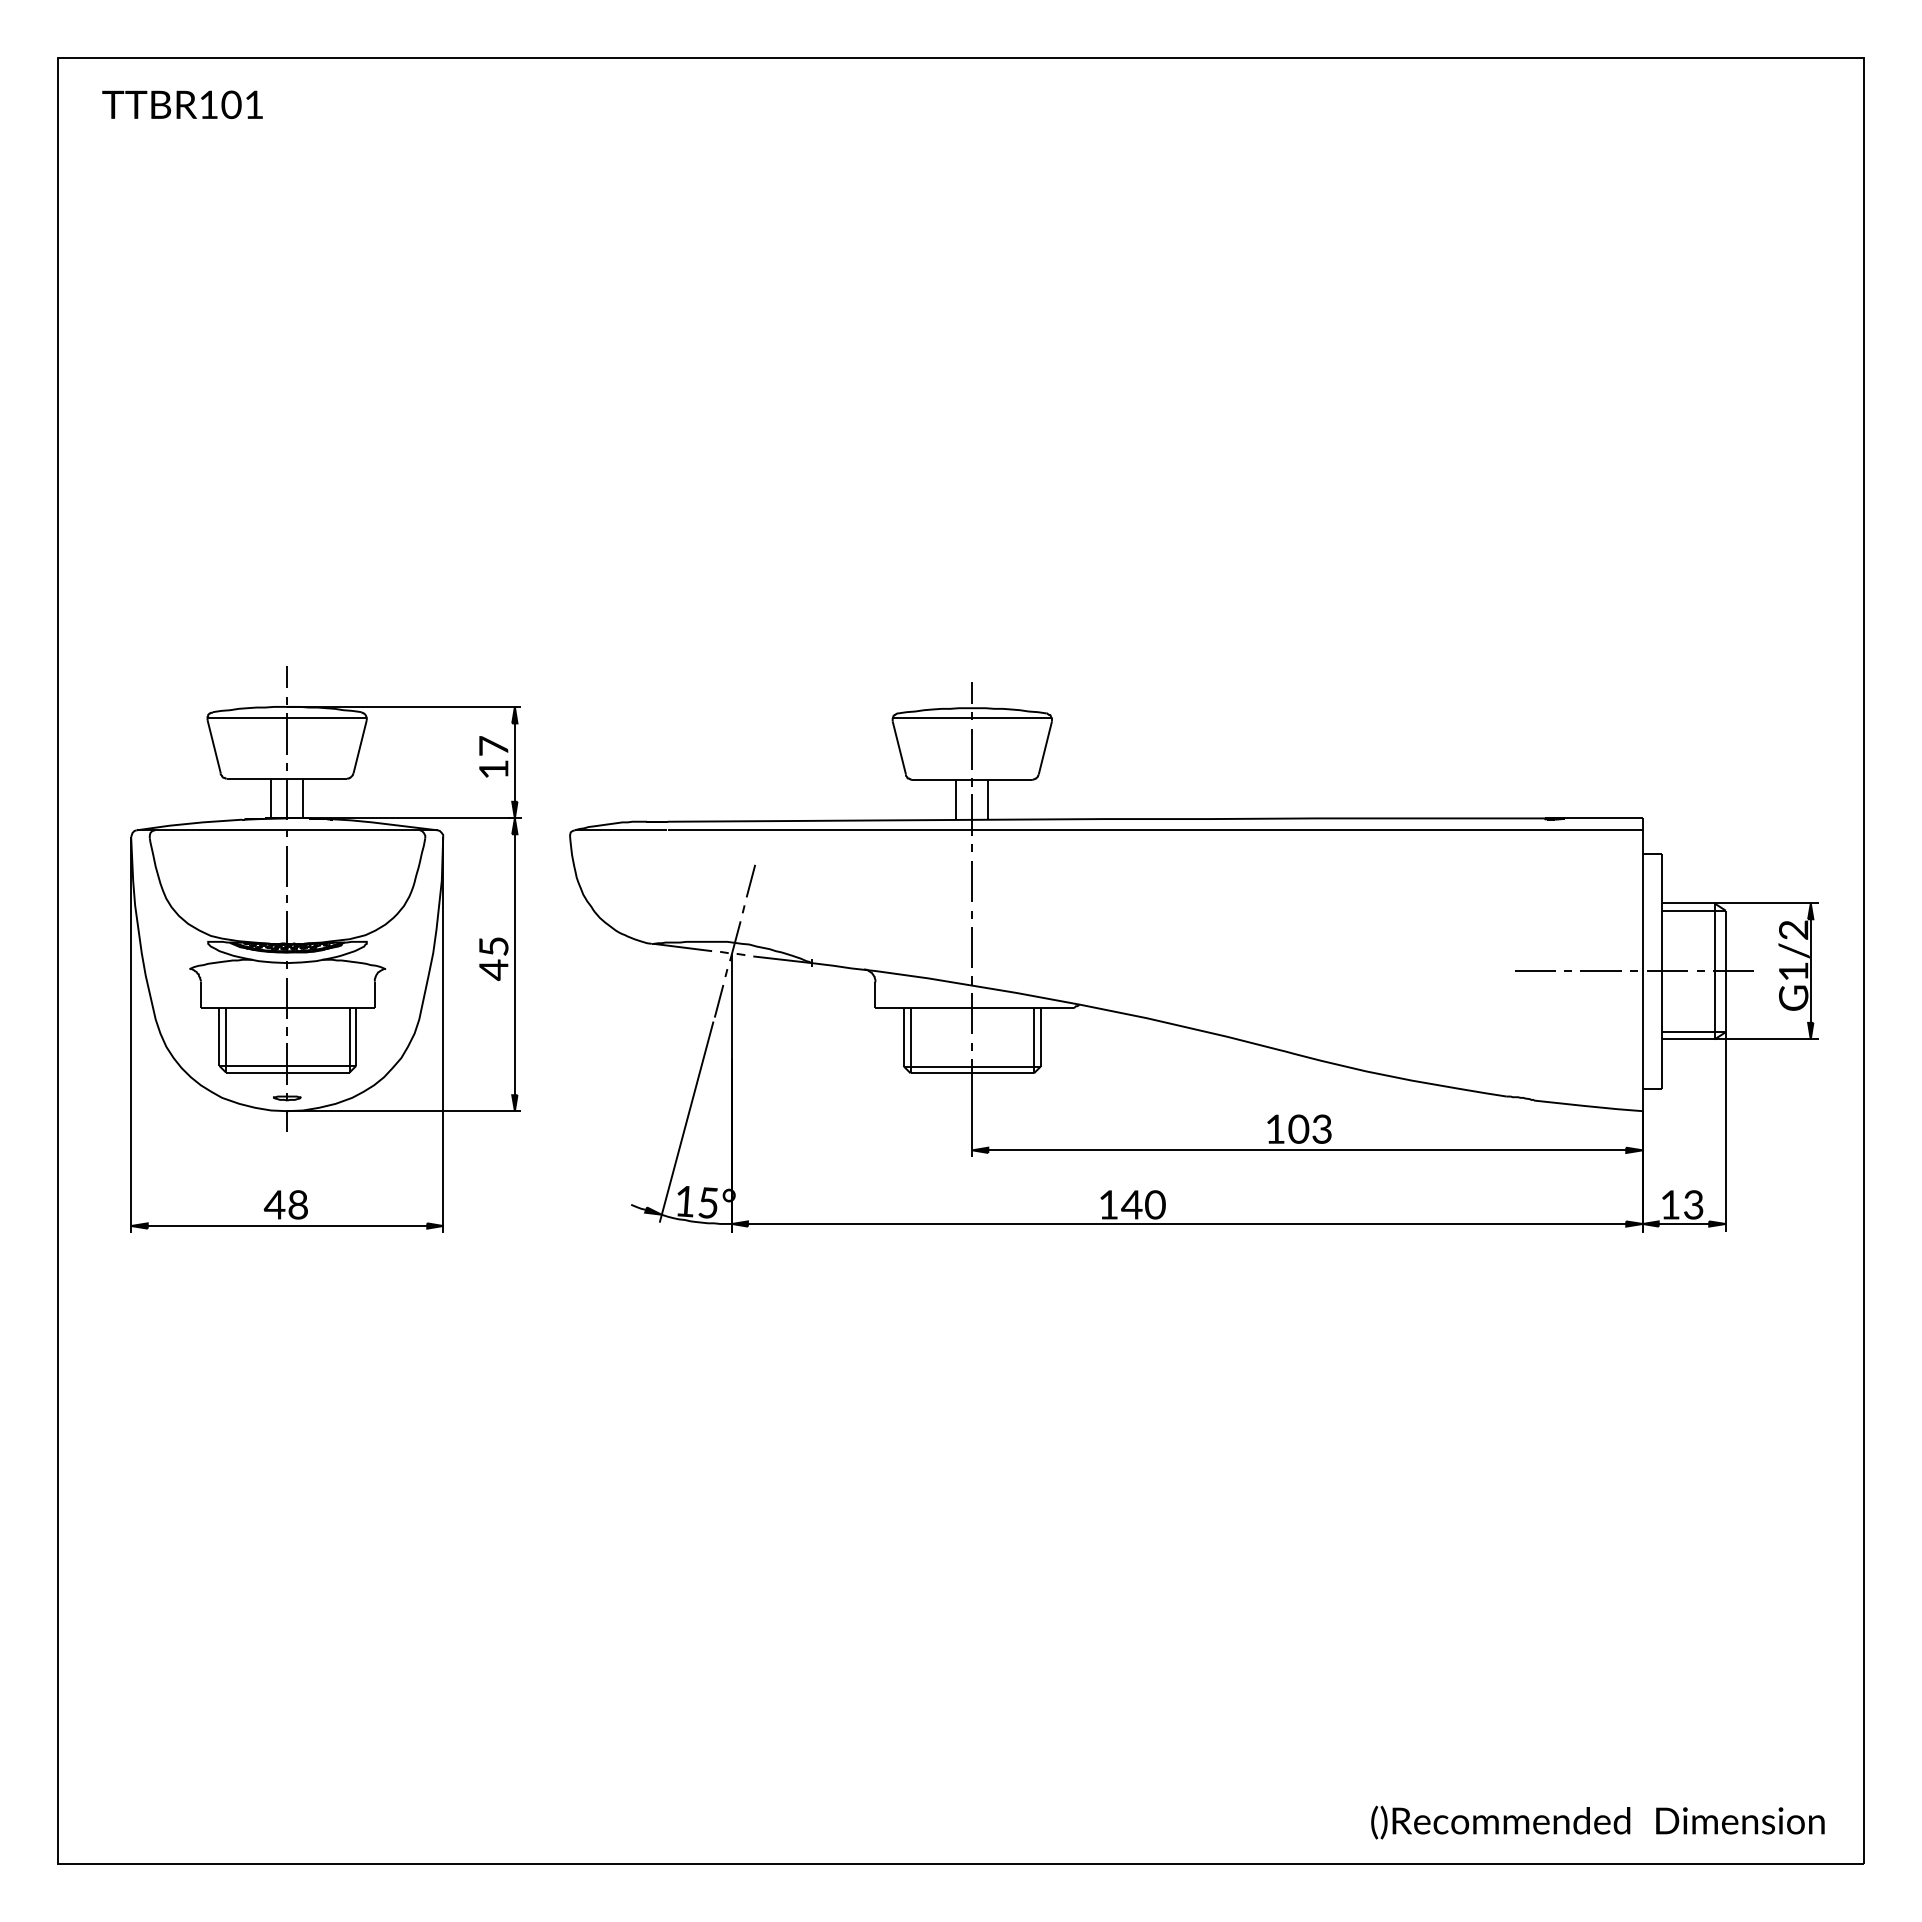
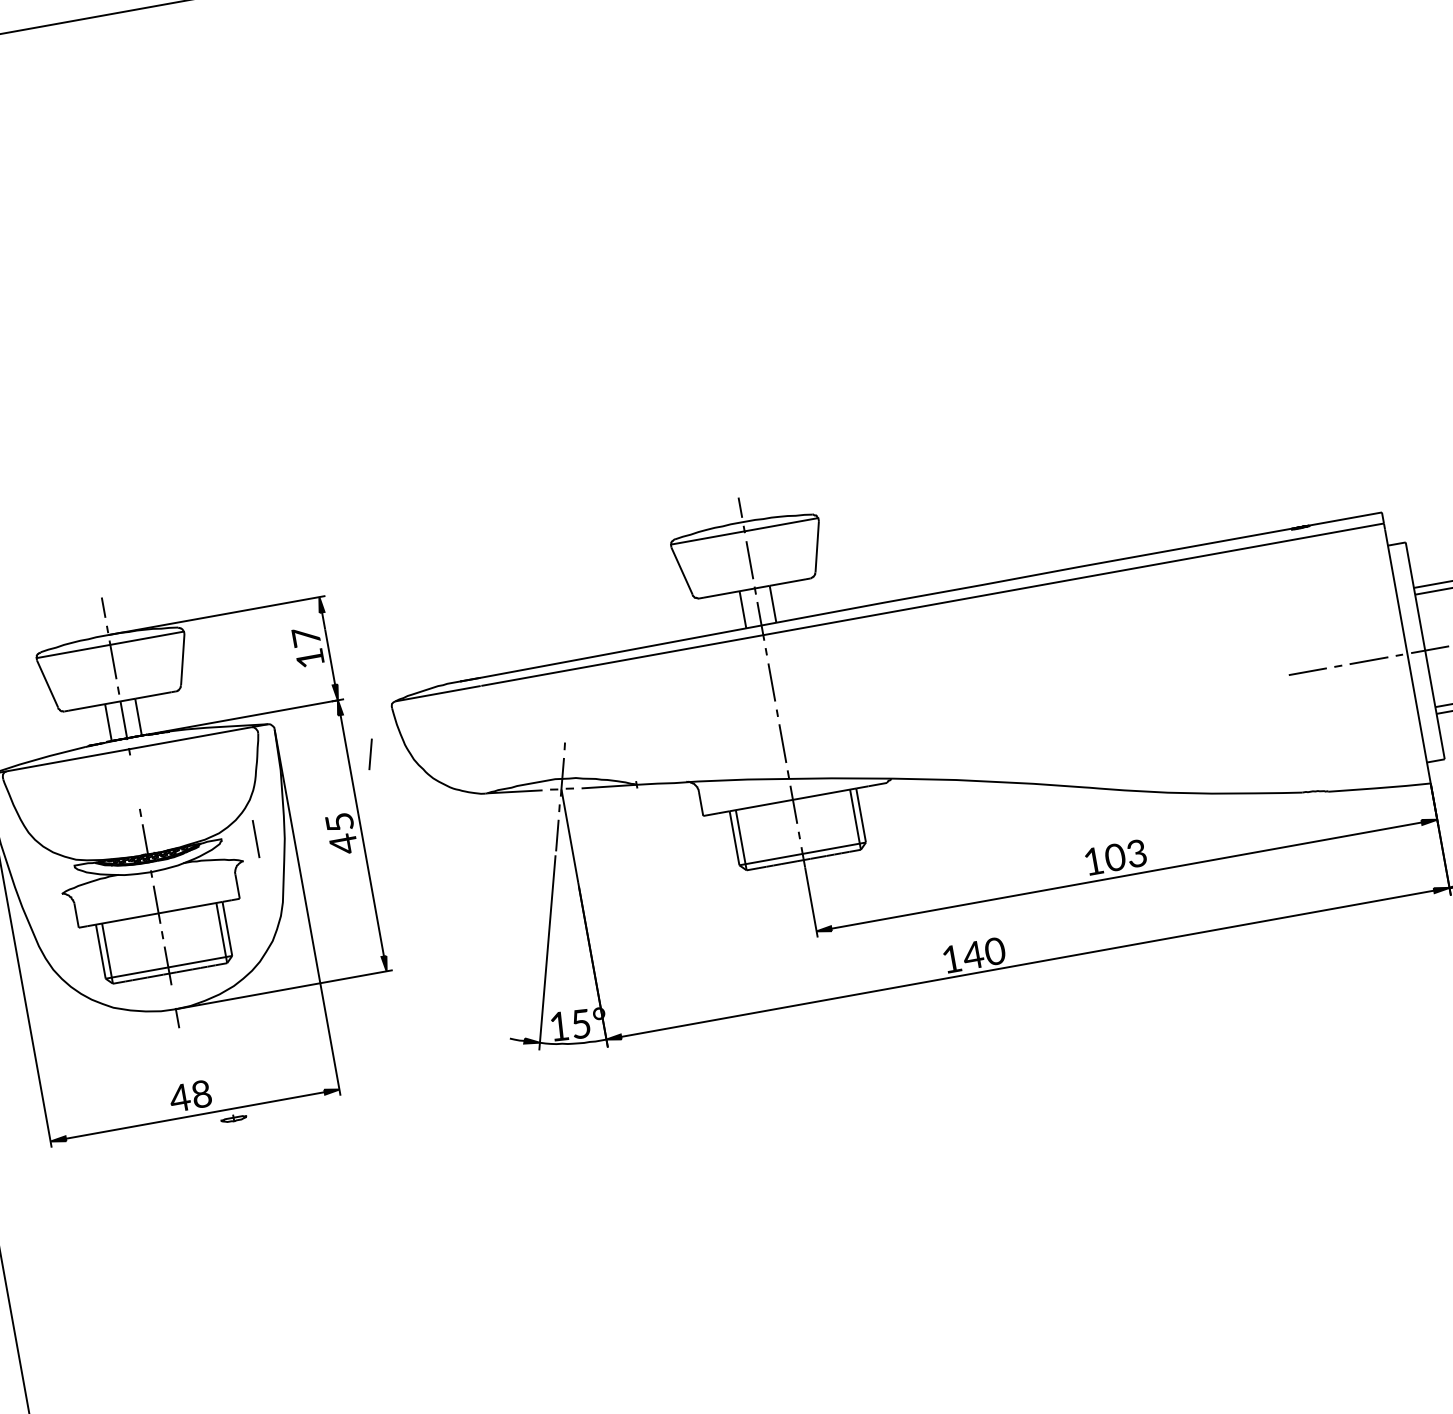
line: (286, 866) -> (255, 839), moved
line: (750, 880) -> (370, 753), moved
part: (287, 1097) -> (234, 1118), moved

